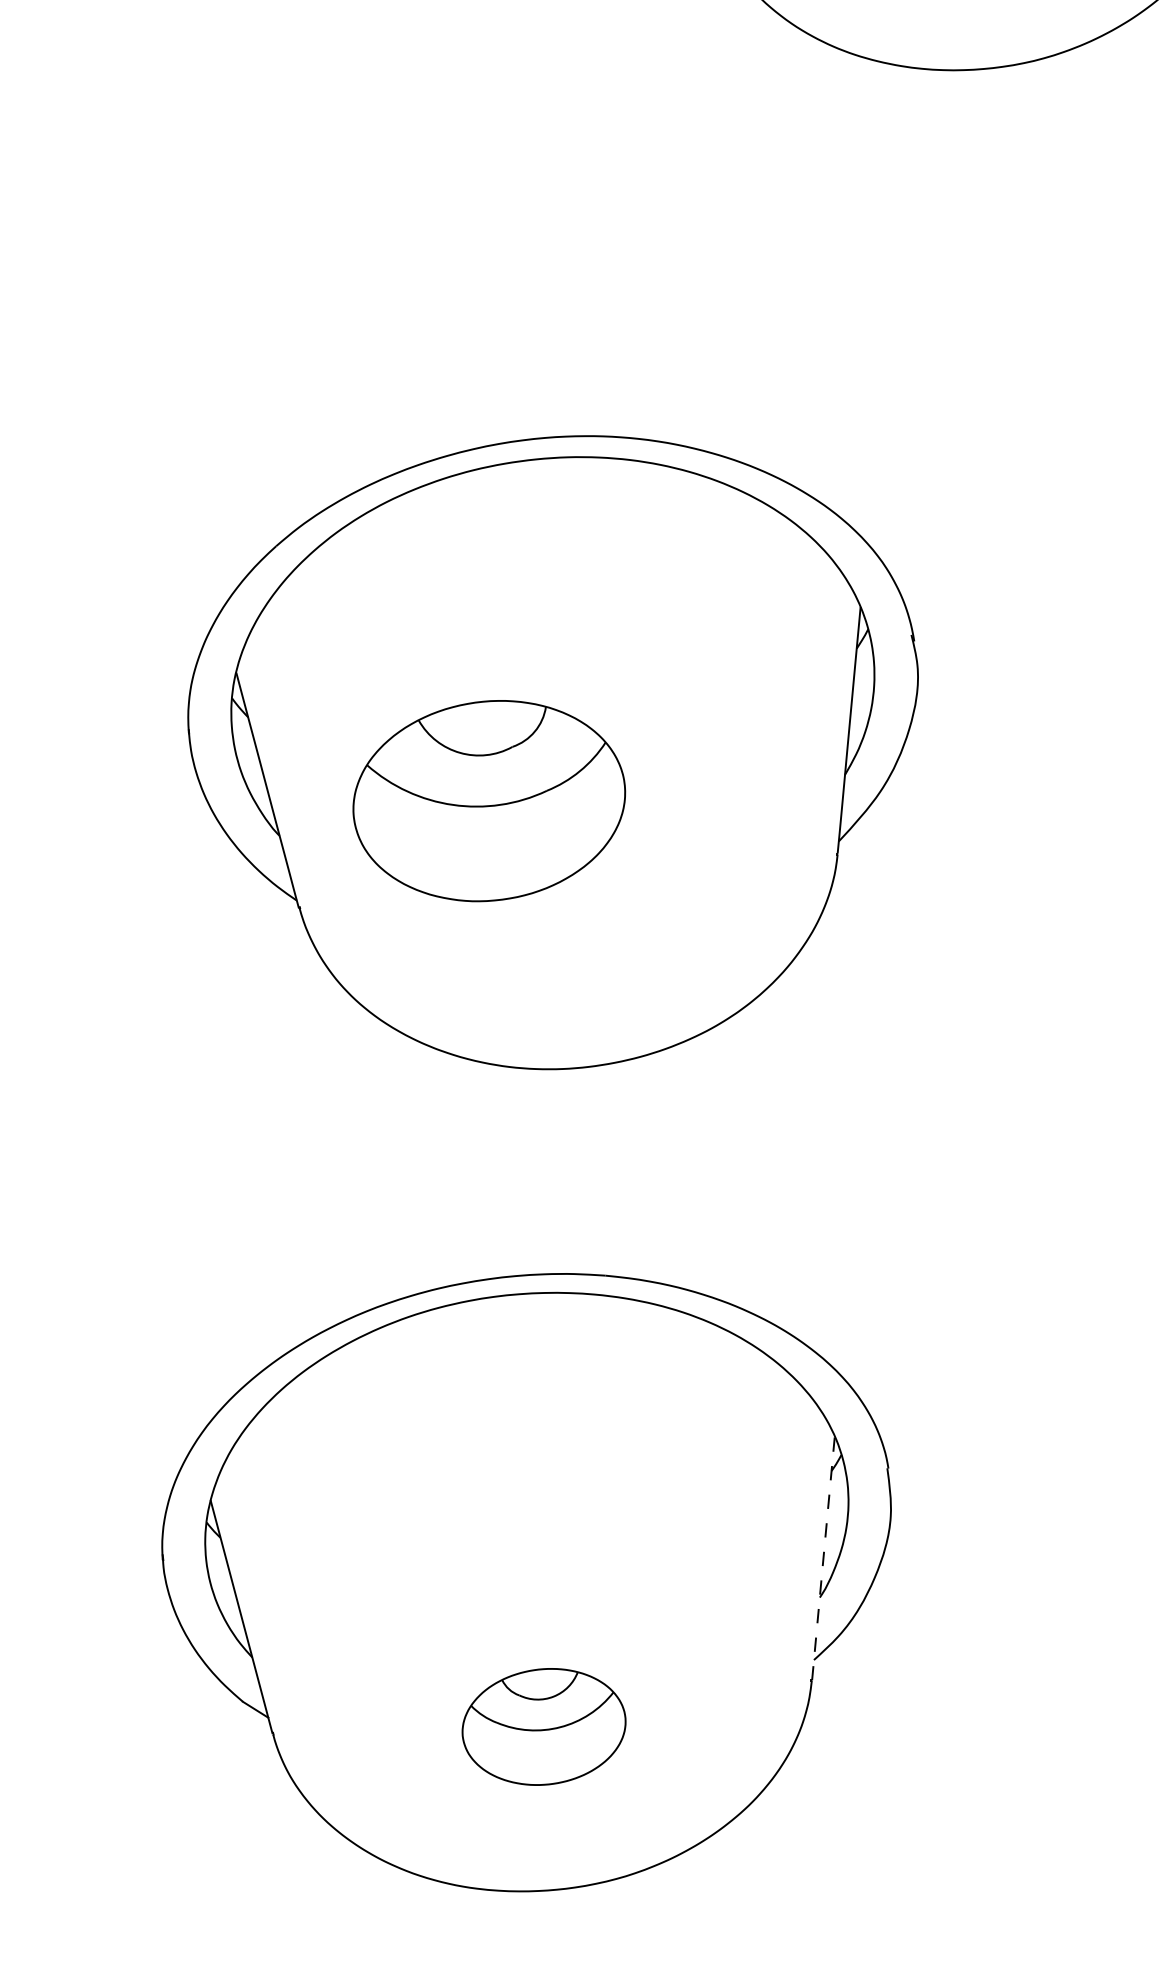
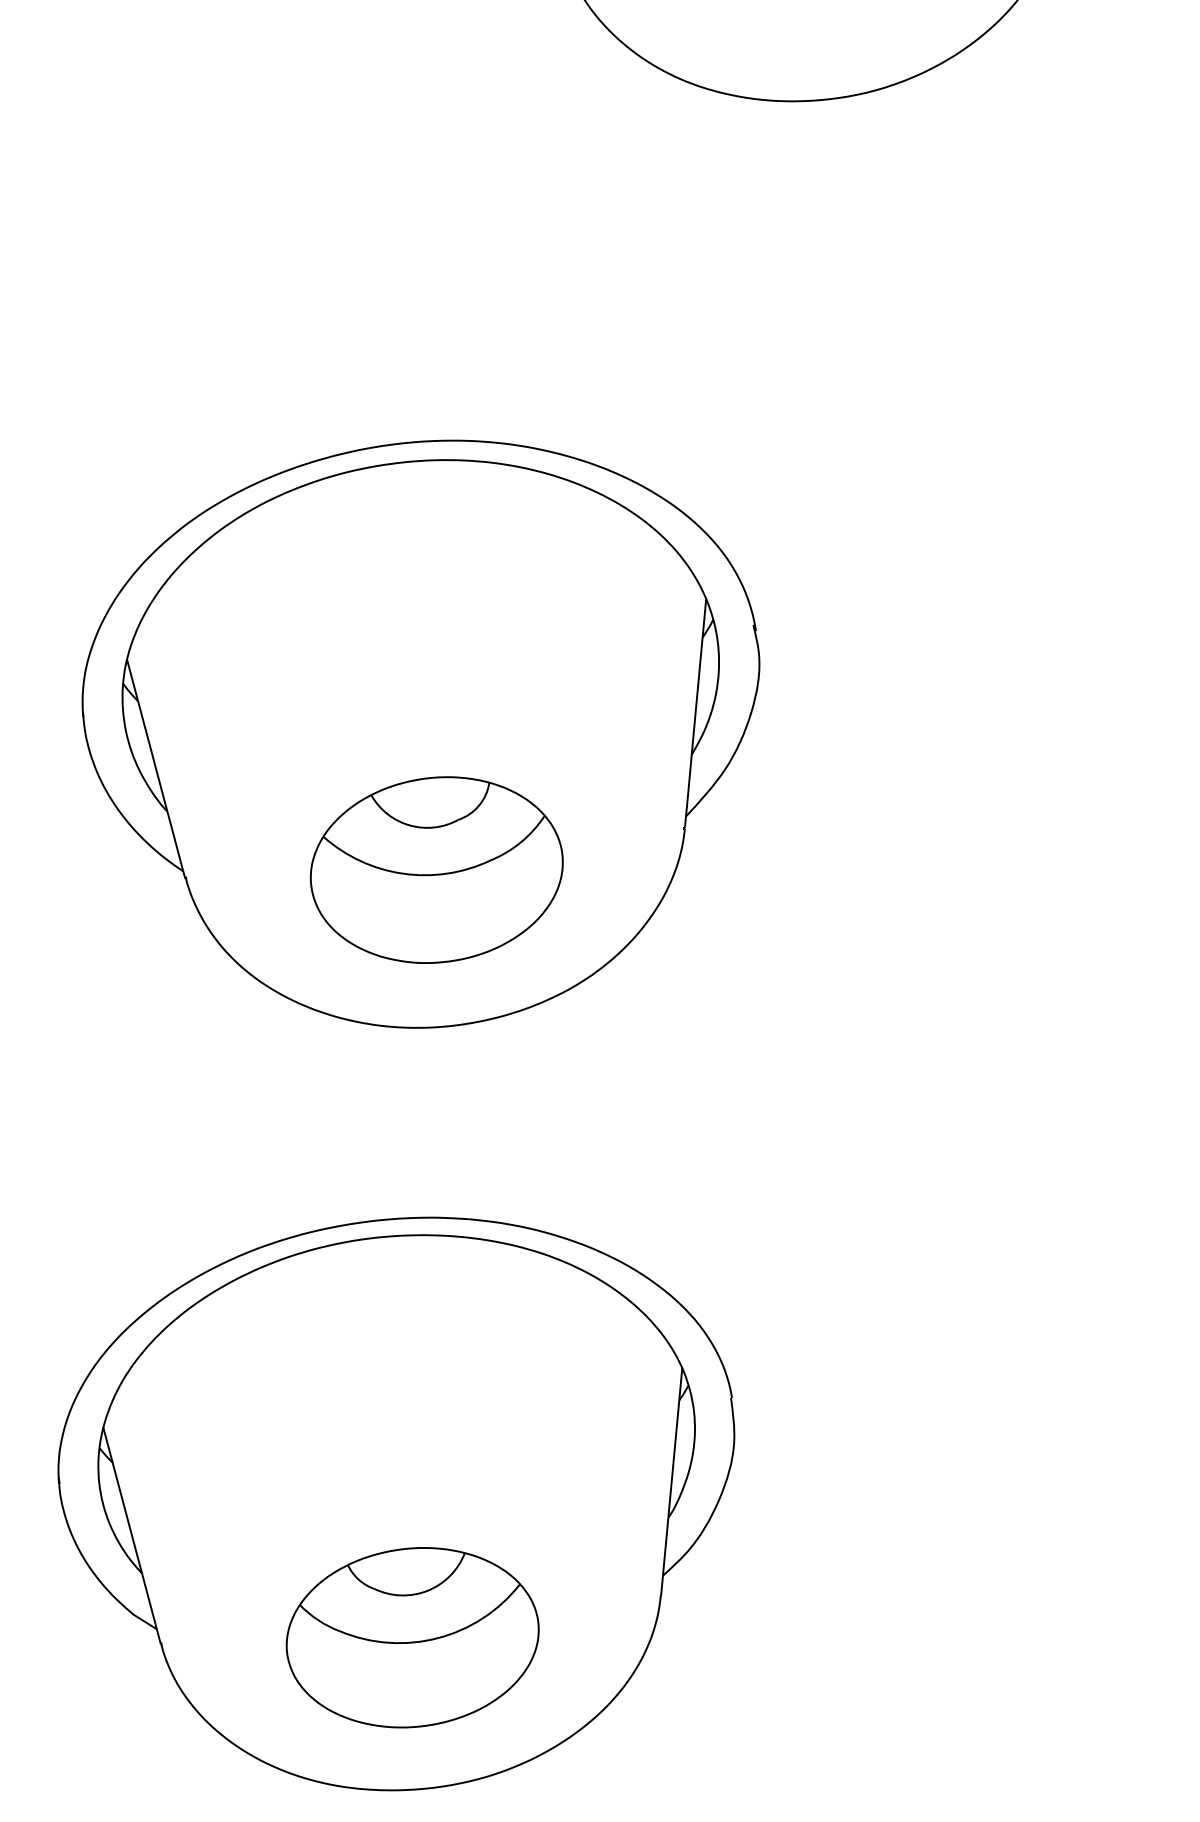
part: (488, 800) -> (436, 869), moved
line: (823, 1558) -> (671, 1481), dashed -> solid
part: (543, 1726) -> (412, 1637), size x1.67

